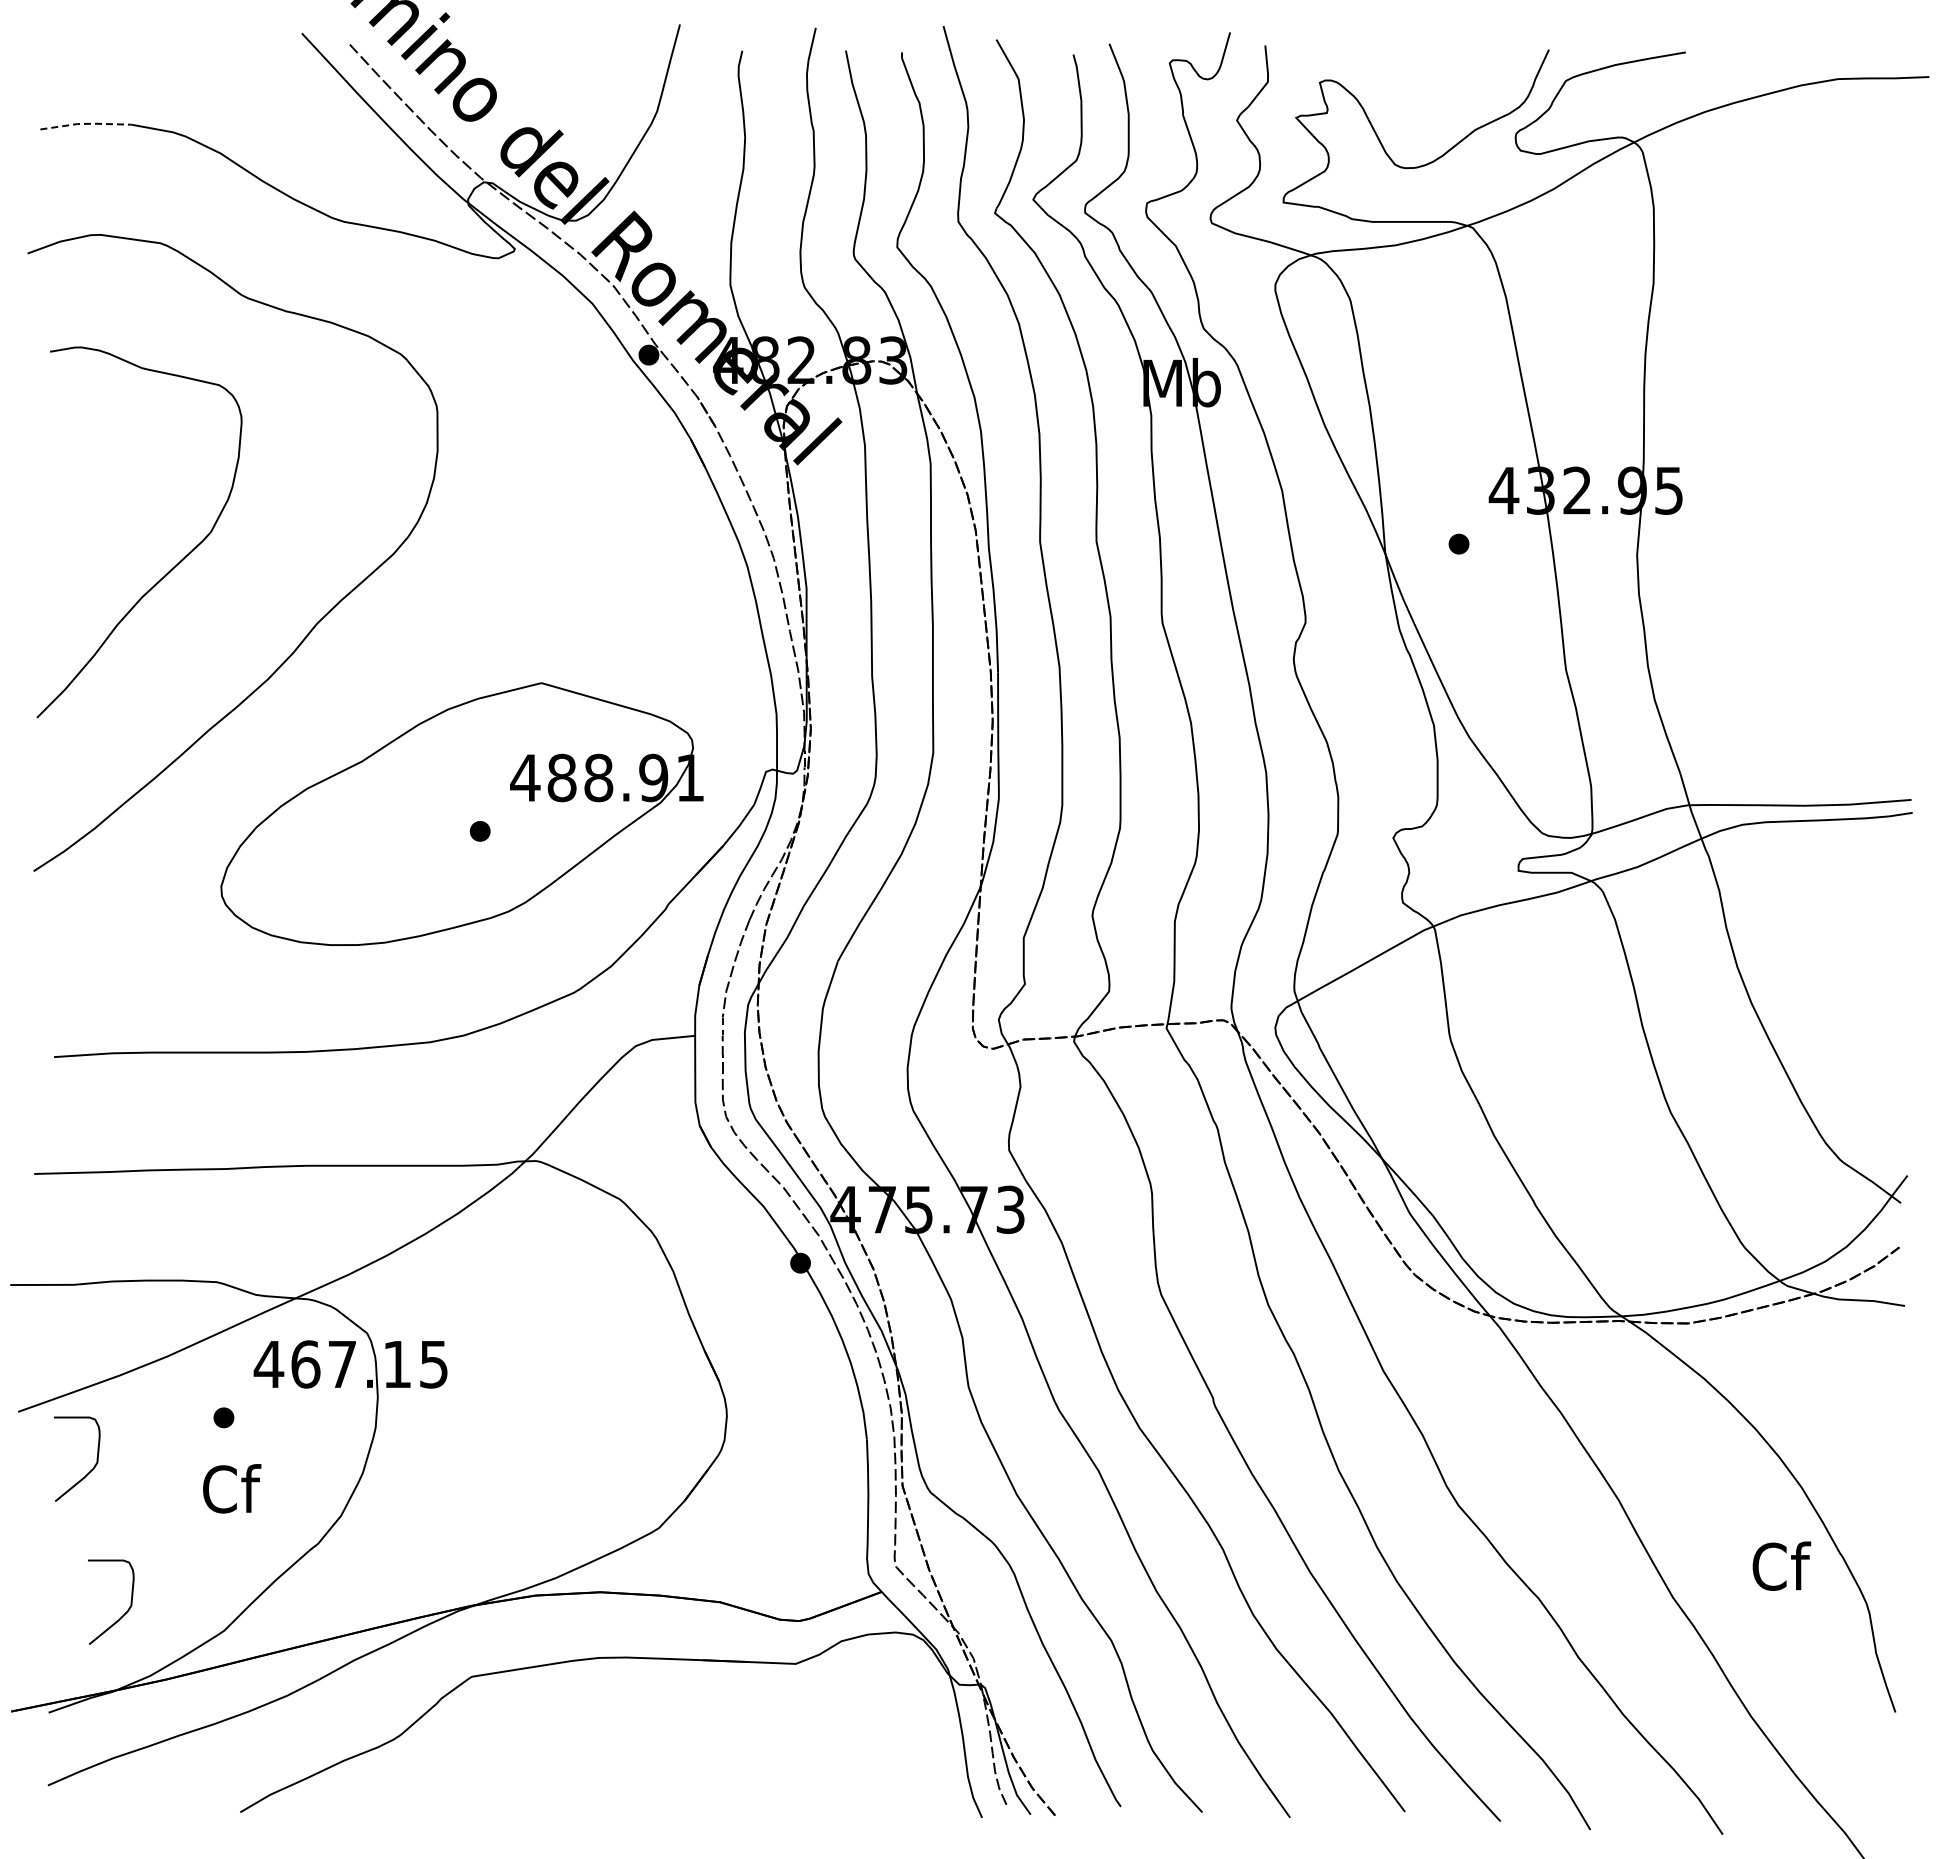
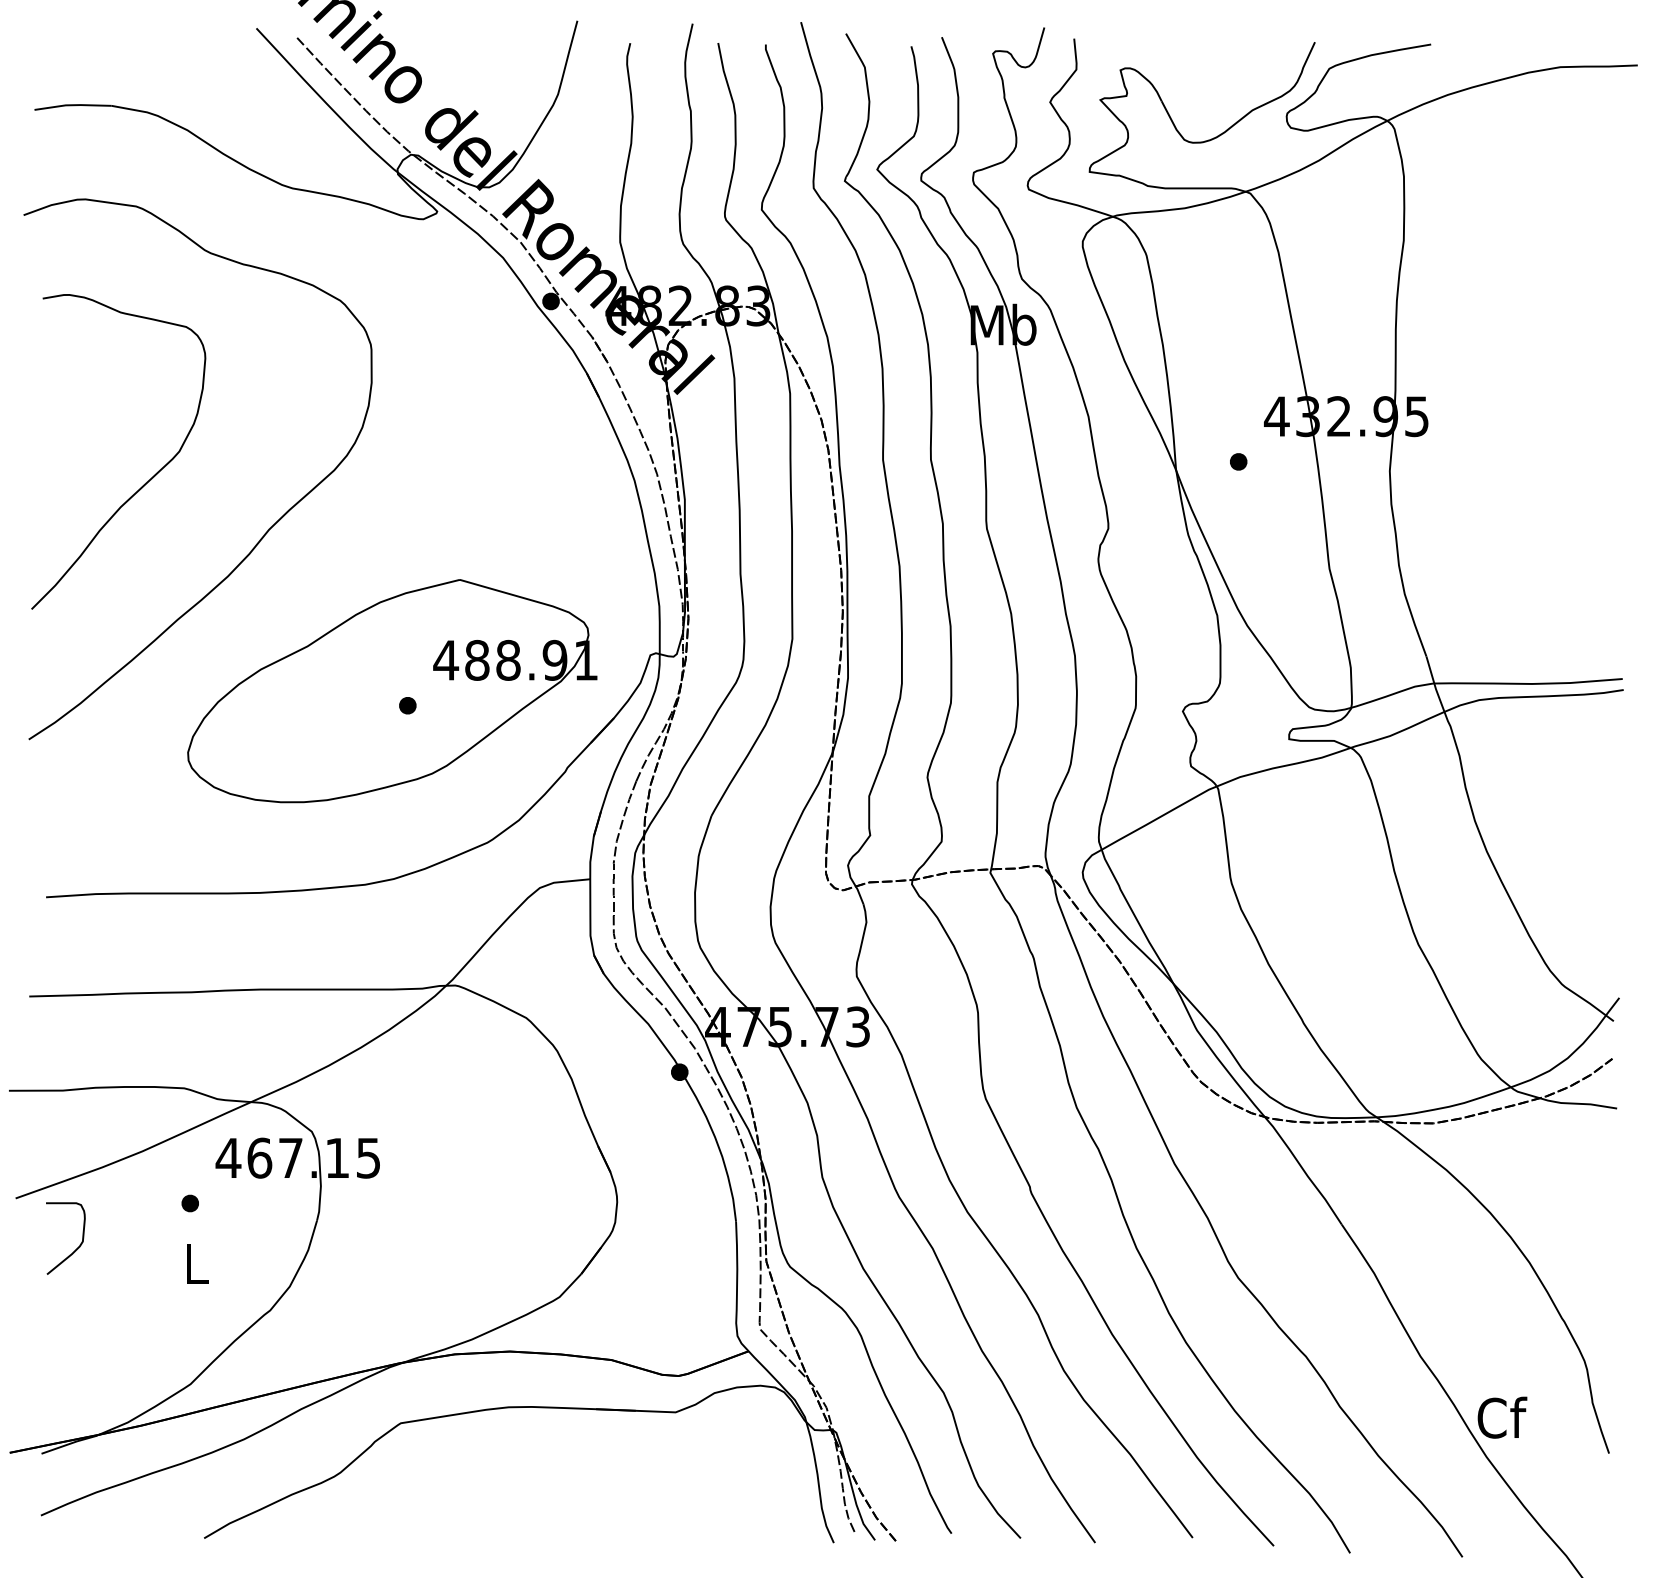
line: (86, 123) -> (73, 104), dashed -> solid
text: (232, 1488) -> (197, 1263), Cf -> L
text: (1781, 1565) -> (1502, 1417), moved
curve: (124, 1613) -> (105, 1369), removed

